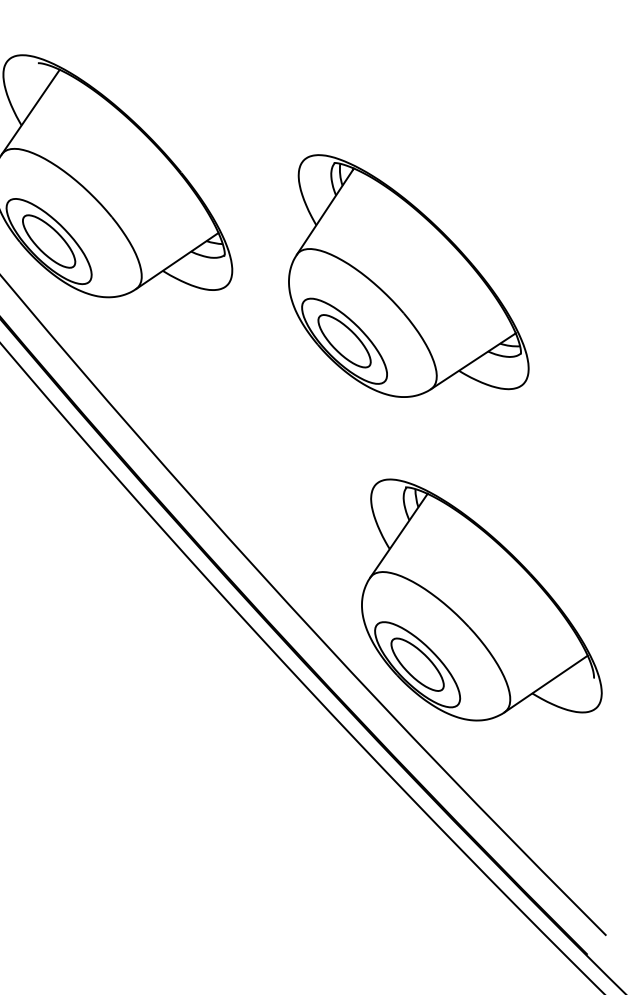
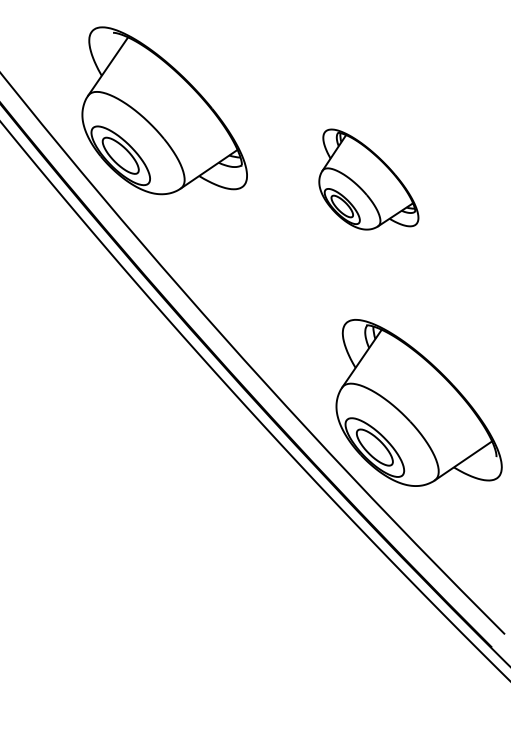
part: (408, 275) -> (368, 179), size x0.6

